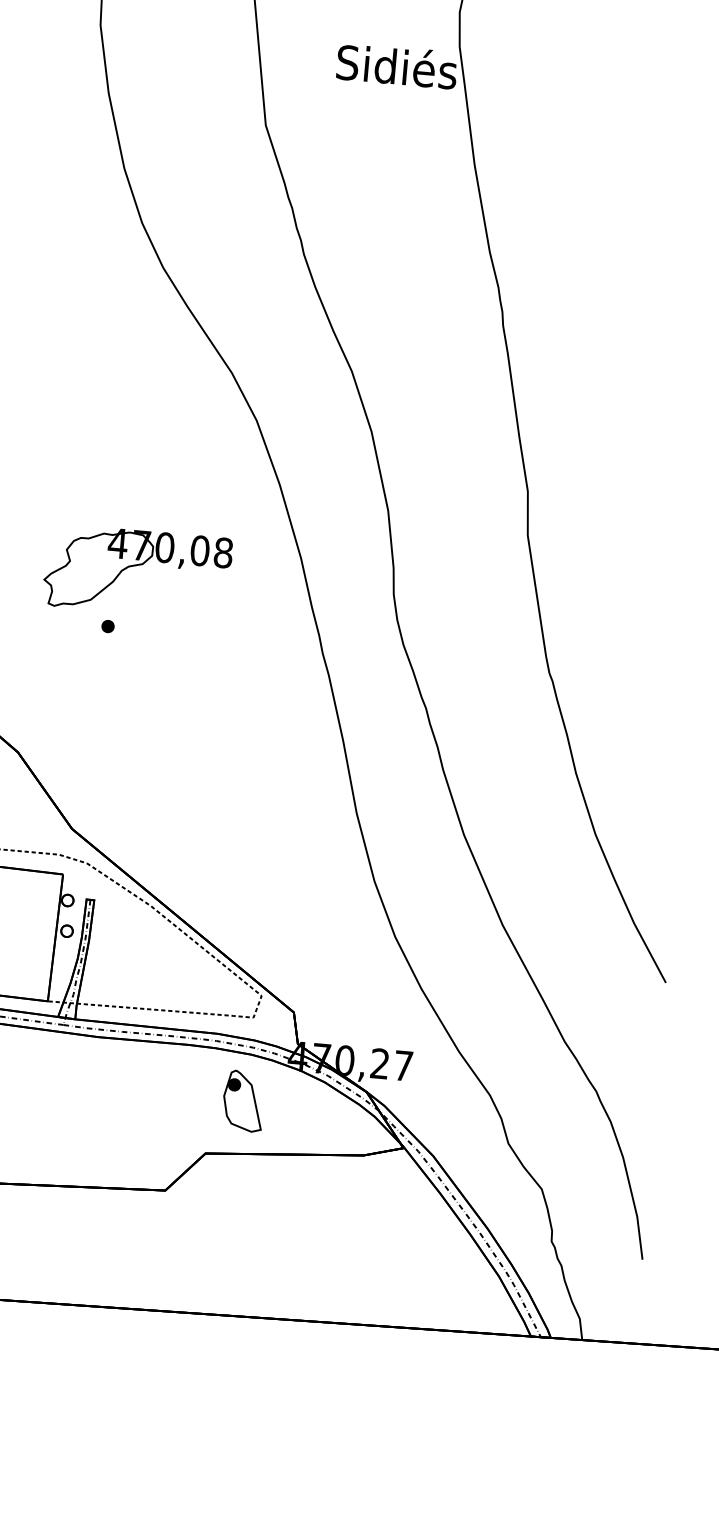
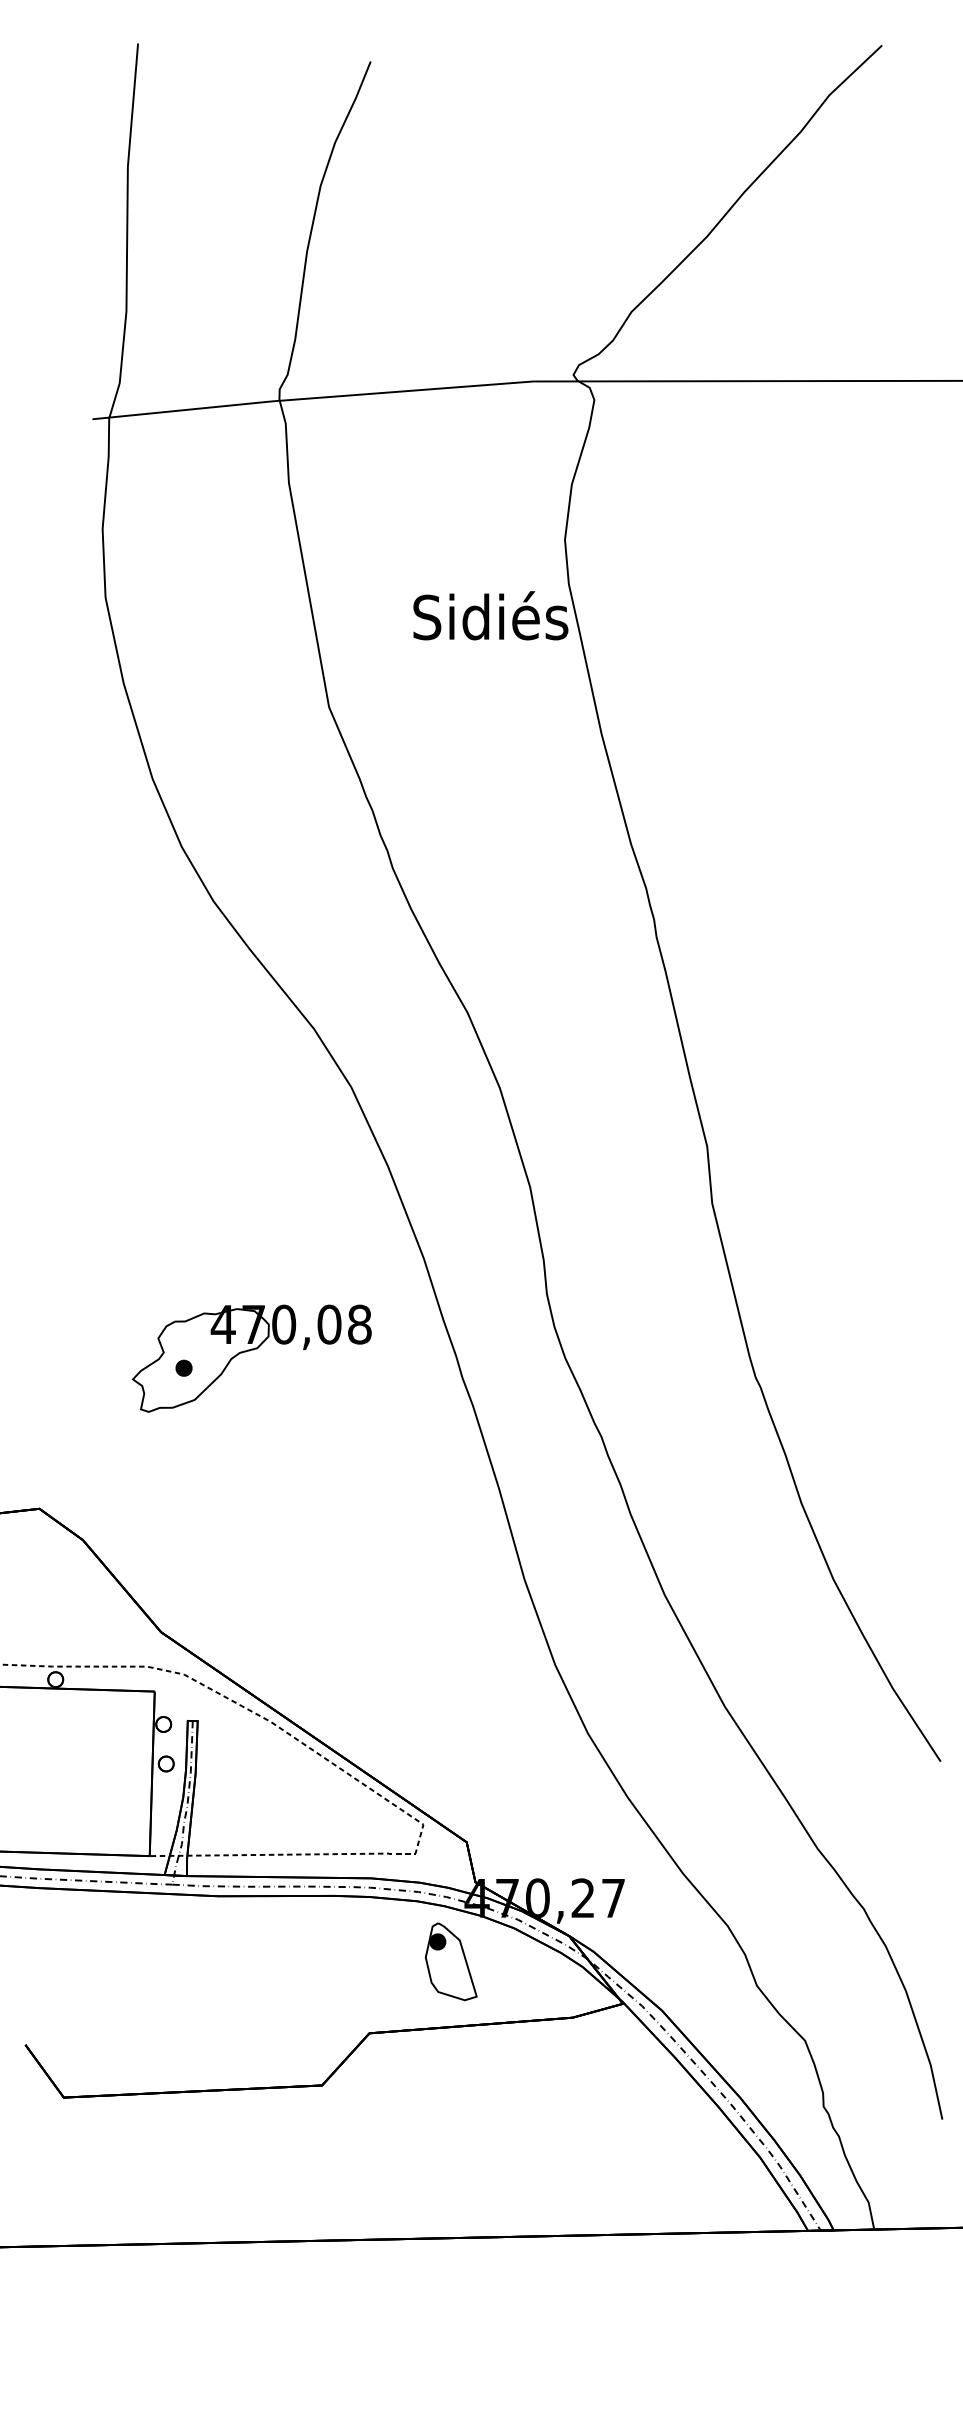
part: (136, 566) -> (249, 1351), moved
part: (242, 1100) -> (450, 1961), moved

